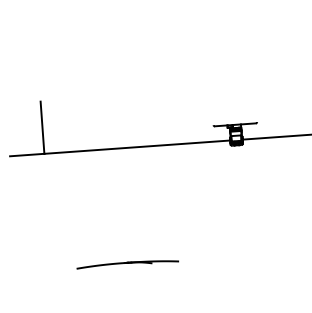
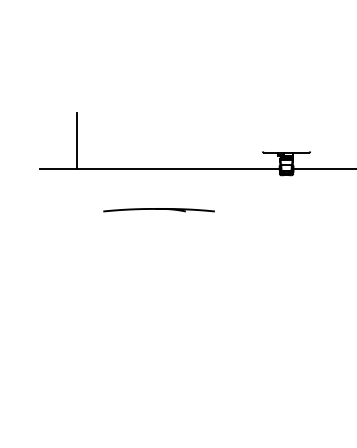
part: (127, 264) -> (158, 210), moved

